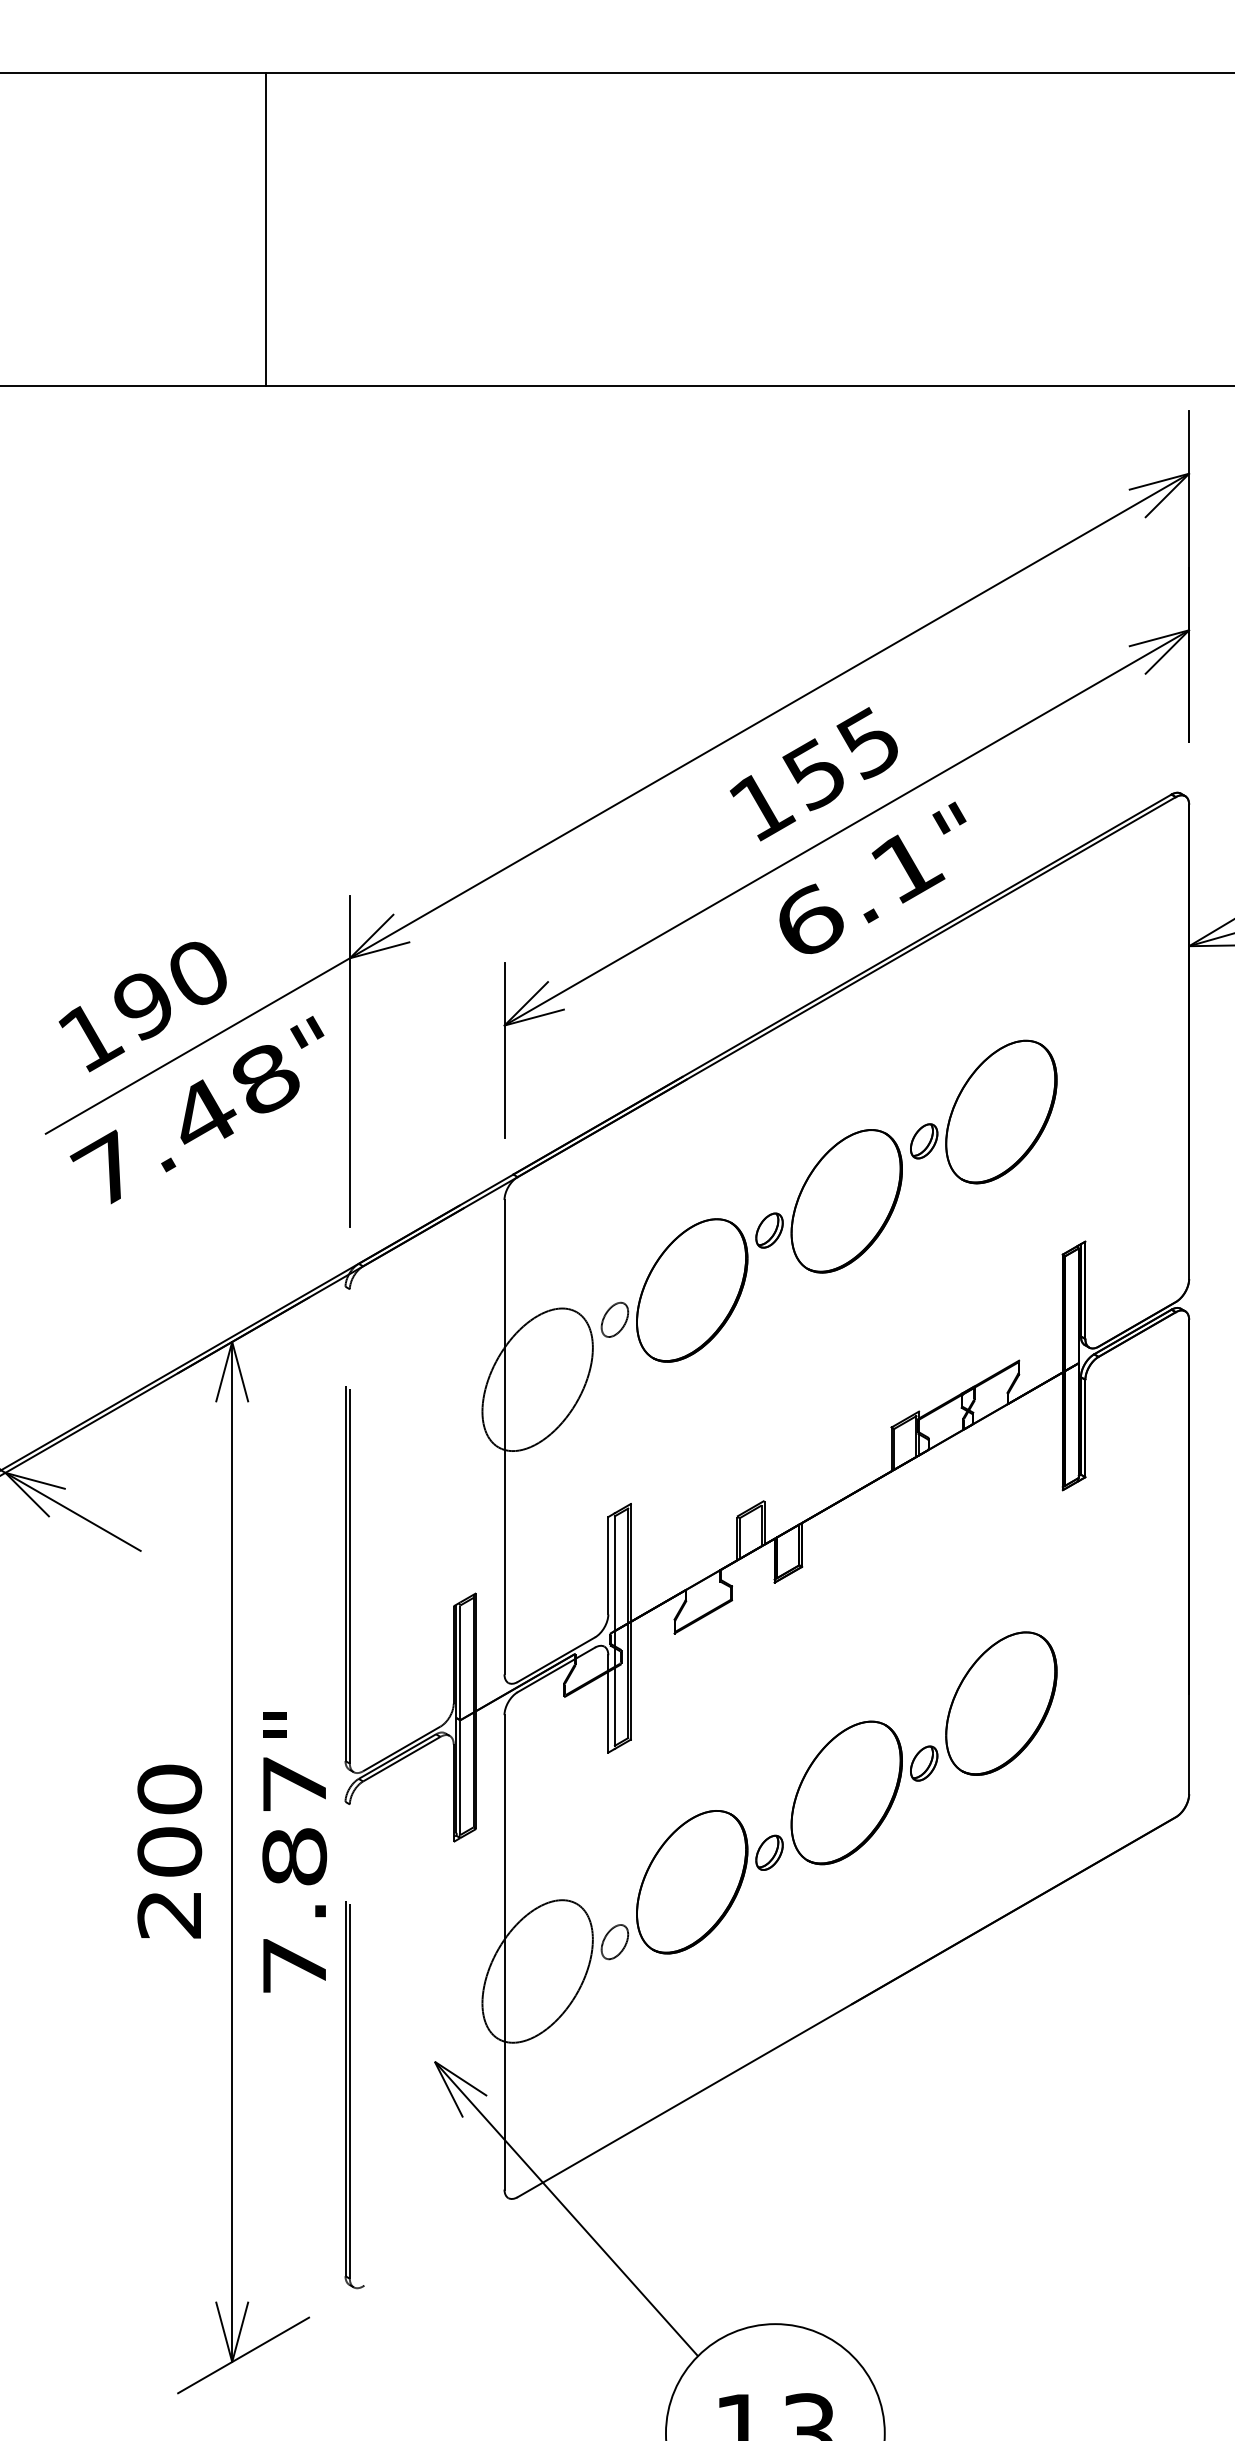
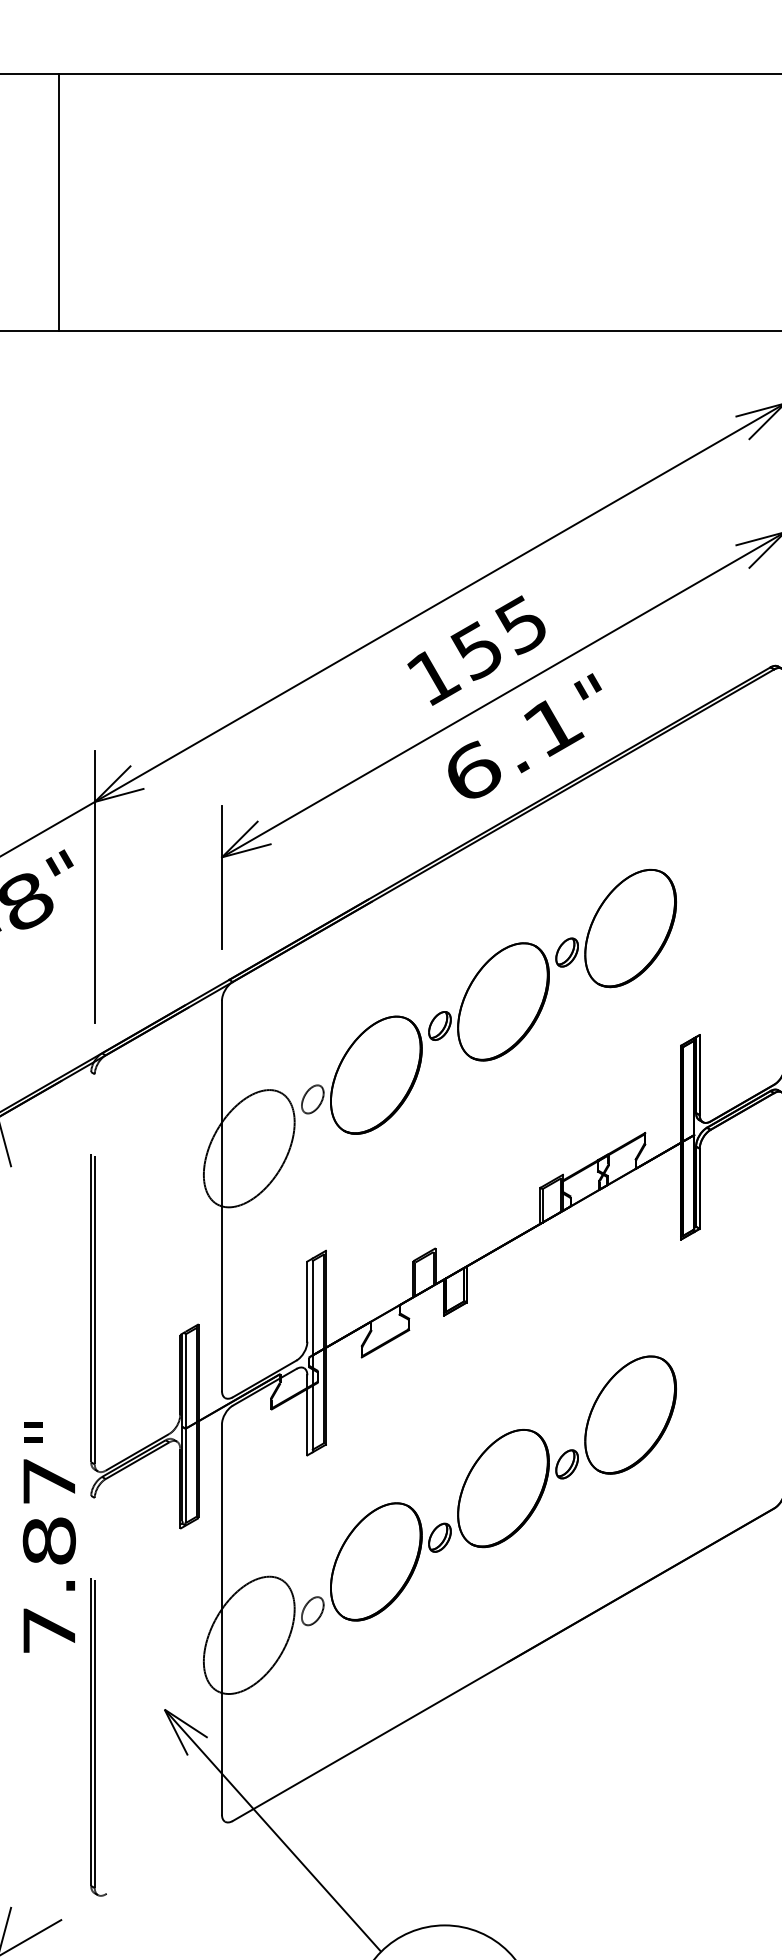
line: (265, 229) -> (58, 202), moved

